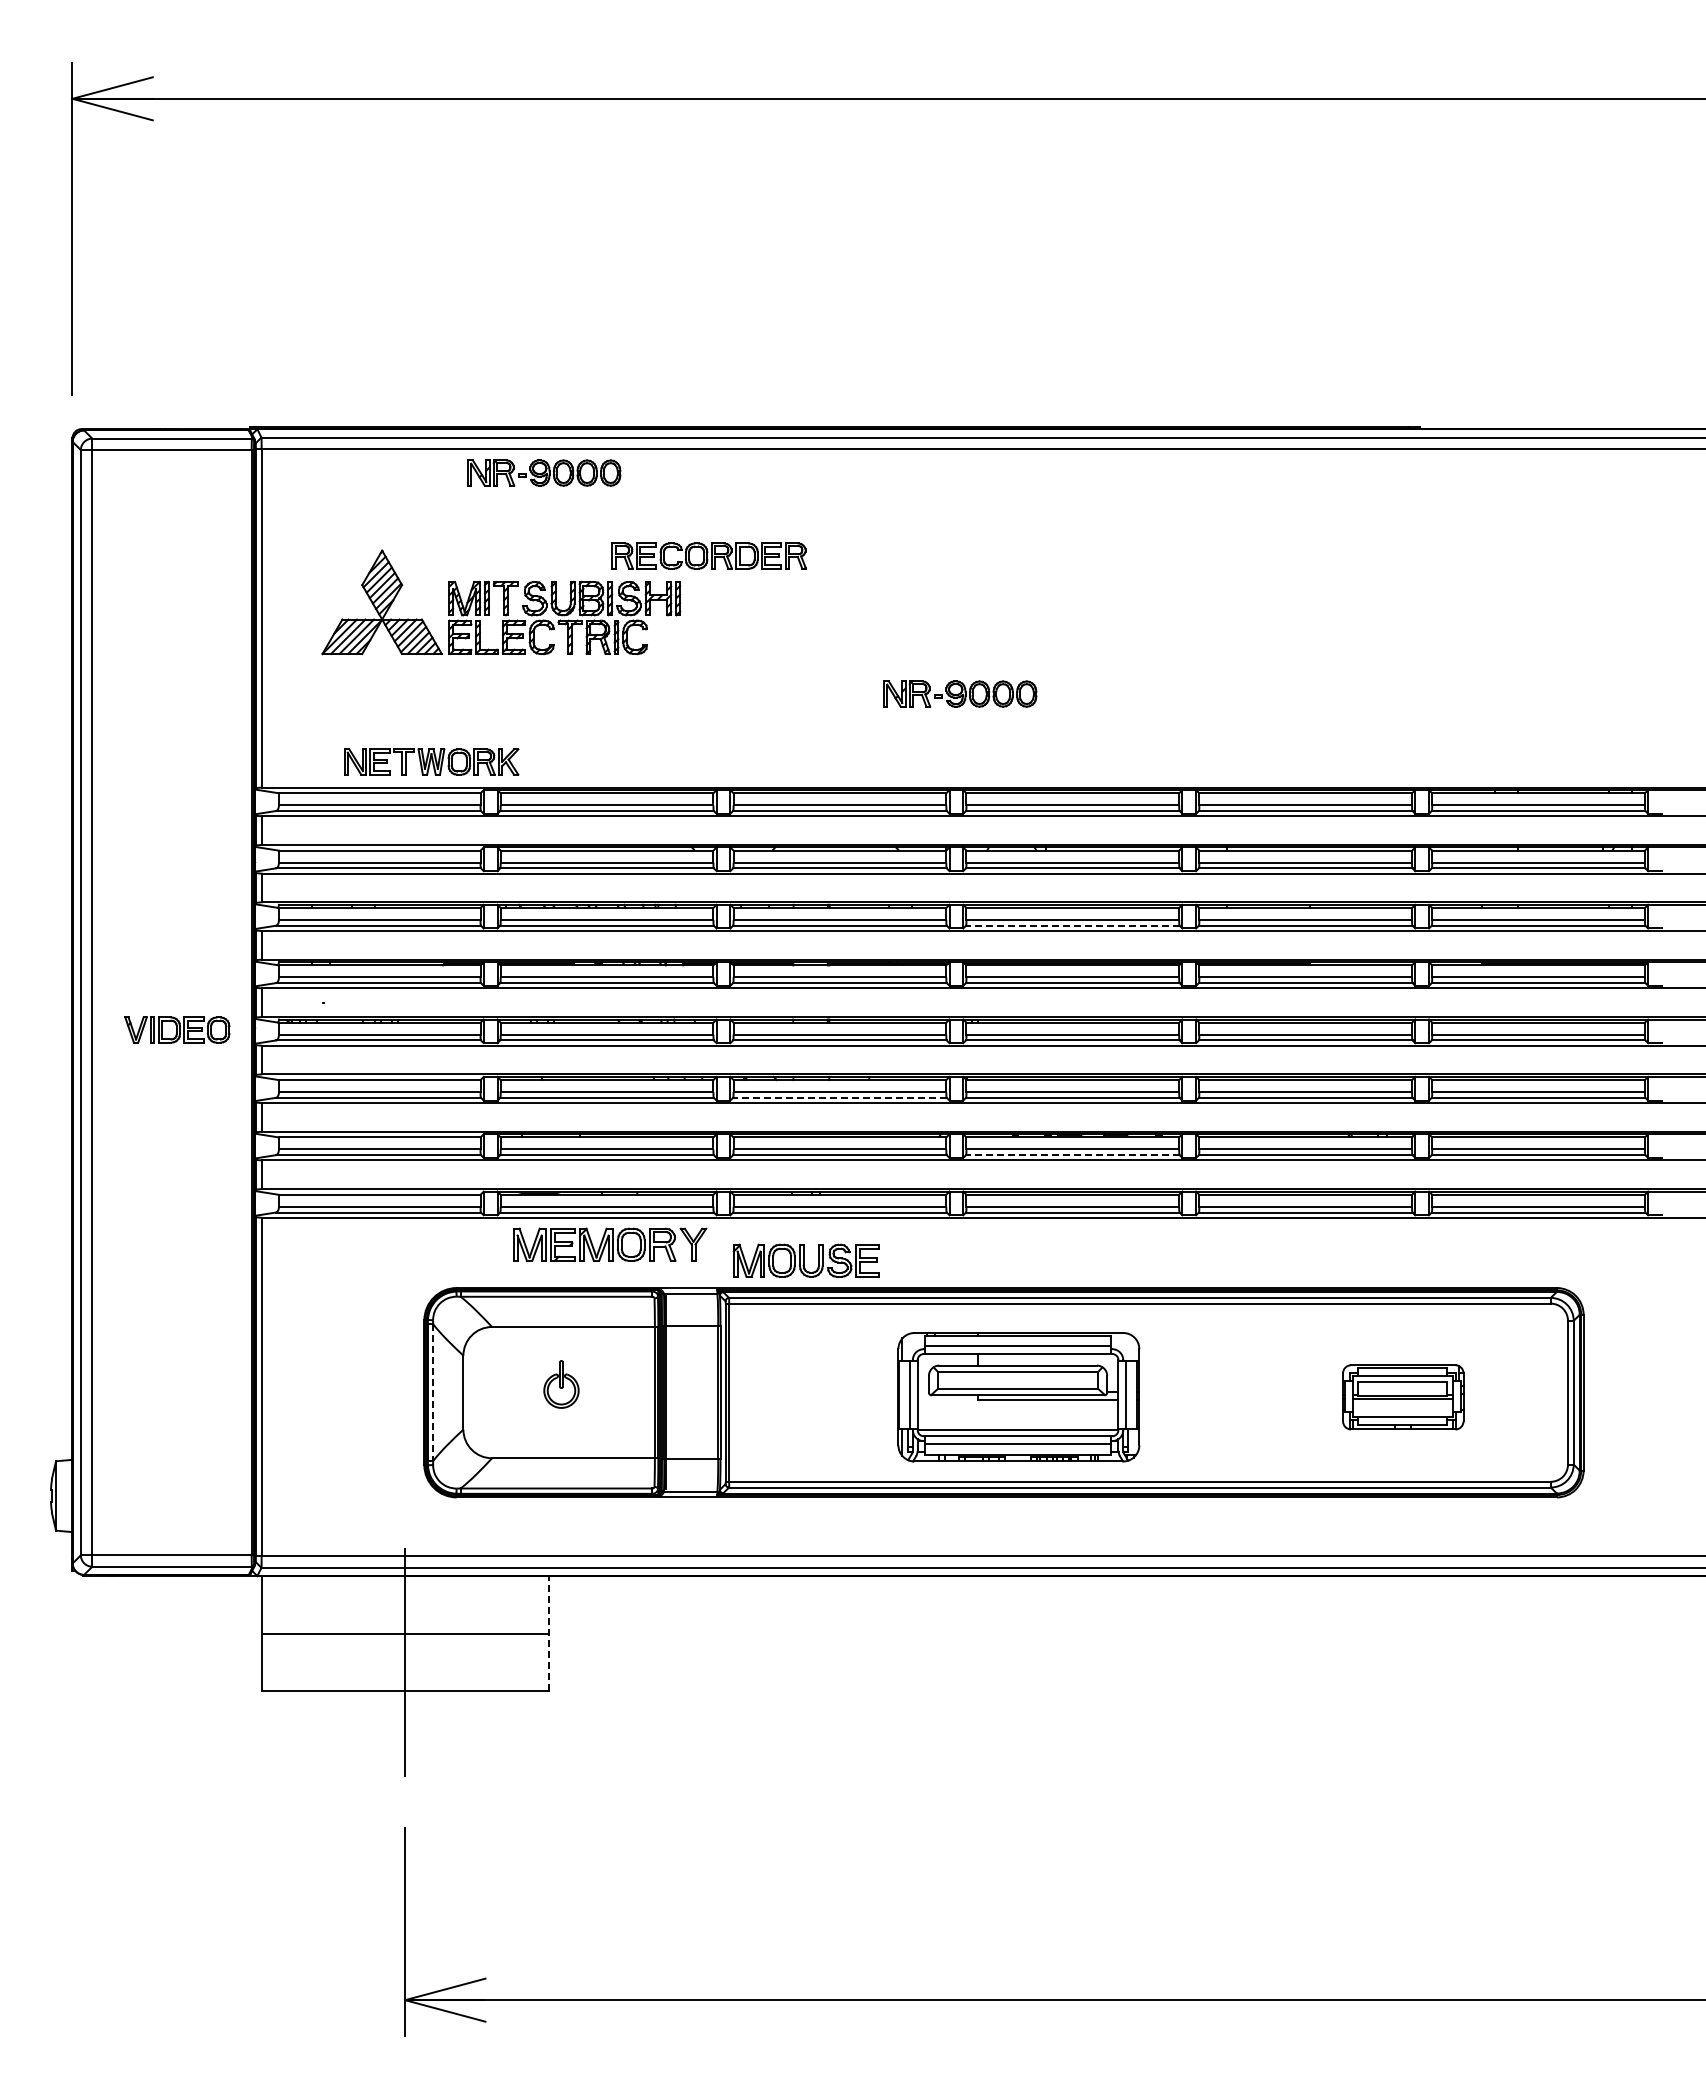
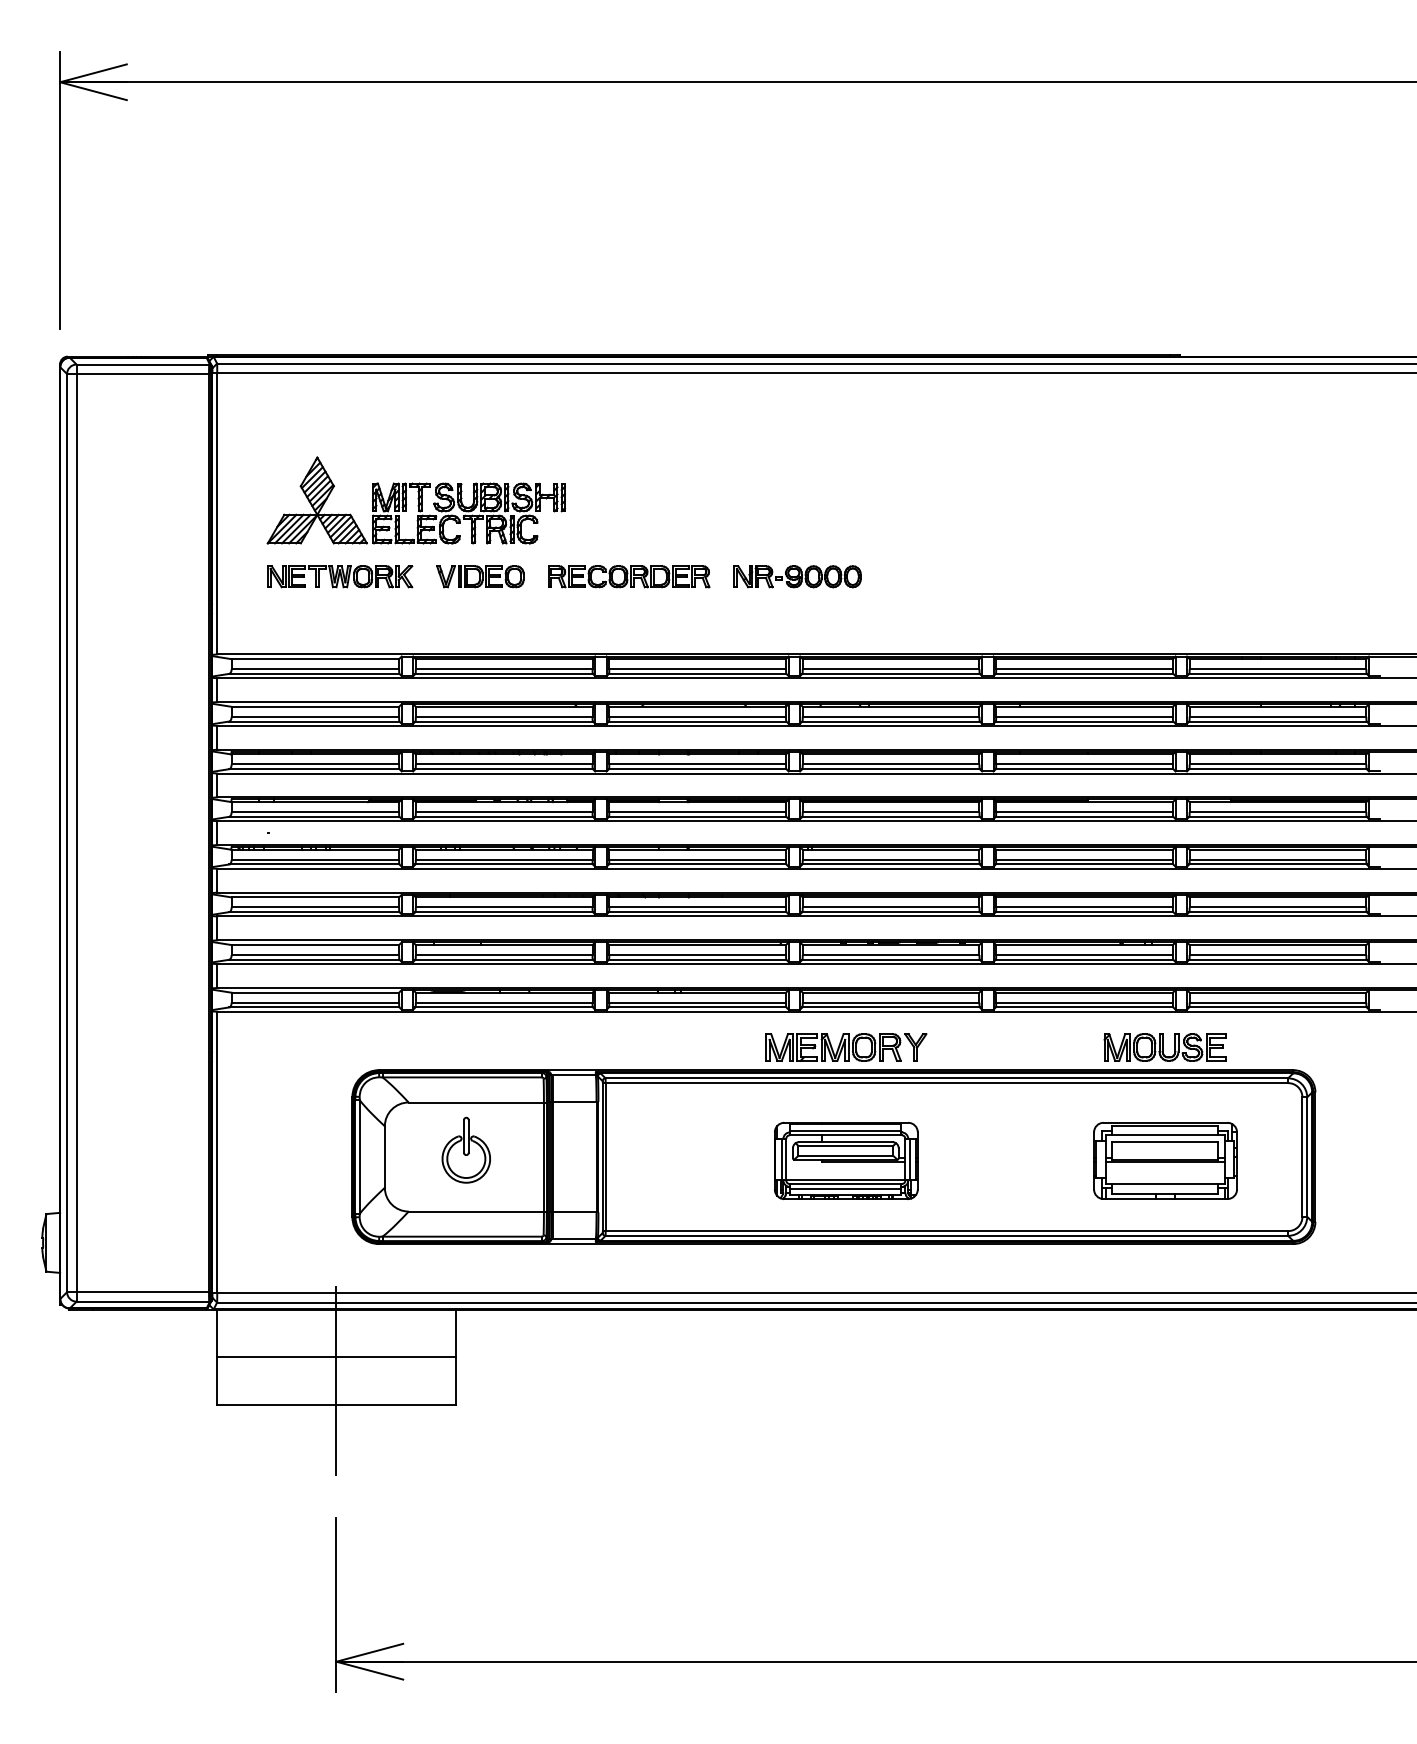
part: (544, 472) -> (452, 392), removed
part: (708, 555) -> (628, 576), moved
part: (431, 761) -> (340, 576), moved
line: (1072, 925) -> (890, 768), dashed -> solid
part: (177, 1029) -> (480, 576), moved
line: (839, 1097) -> (697, 911), dashed -> solid
line: (1072, 1155) -> (890, 960), dashed -> solid
part: (610, 1244) -> (846, 1047), moved
part: (805, 1260) -> (1164, 1047), moved
part: (561, 1384) -> (466, 1150), size x1.67
line: (433, 1393) -> (360, 1157), dashed -> solid
part: (1018, 1397) -> (845, 1161), size x0.71
part: (1403, 1397) -> (1165, 1161), size x1.43
line: (548, 1633) -> (455, 1357), dashed -> solid

